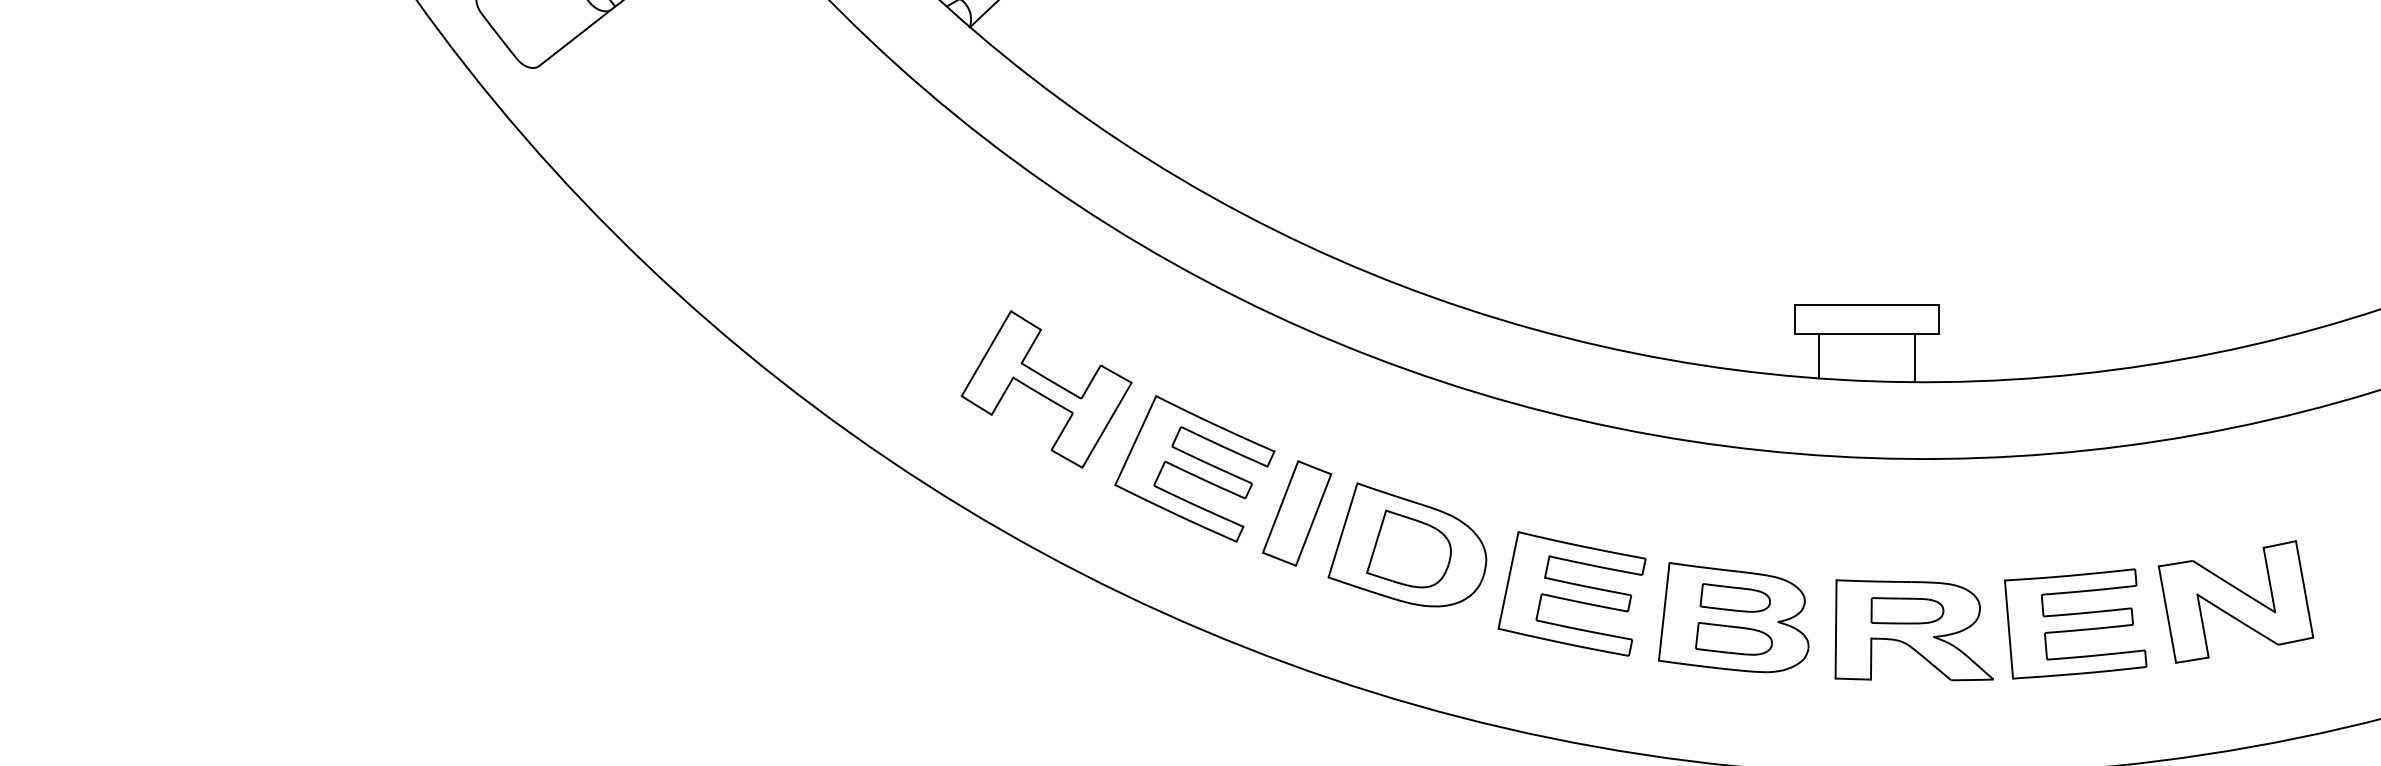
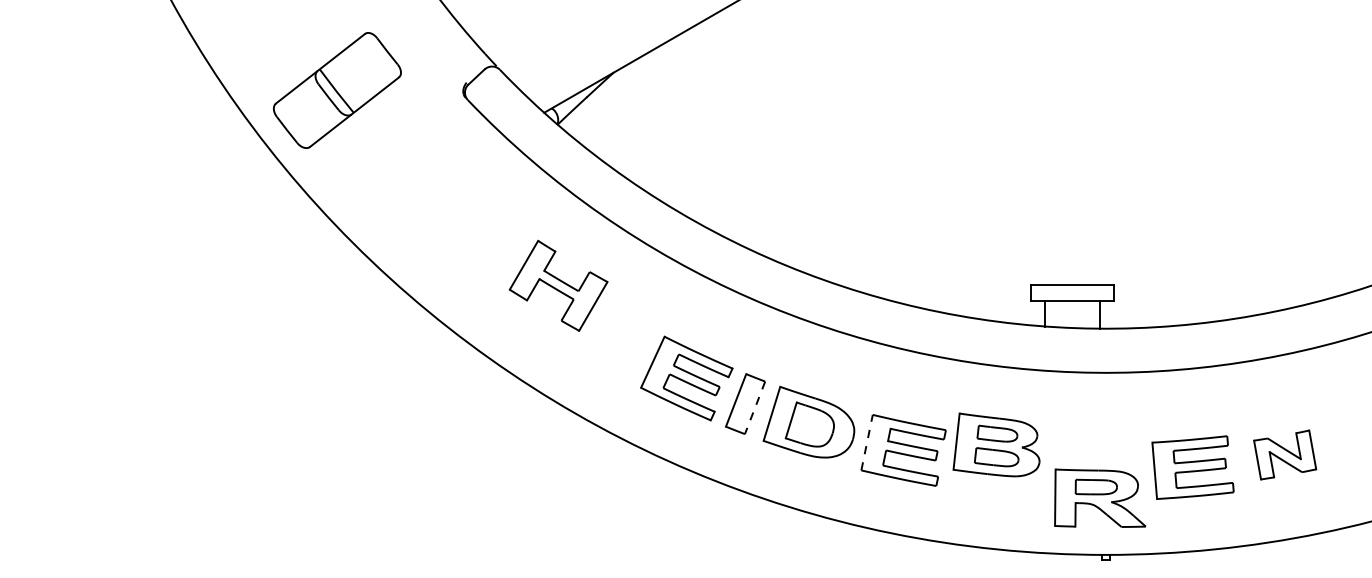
part: (1046, 388) -> (558, 285), moved
line: (1312, 521) -> (754, 408), solid -> dashed
line: (1509, 580) -> (867, 442), solid -> dashed
part: (2234, 601) -> (1284, 454), size x0.7
part: (1733, 616) -> (996, 444), moved
part: (1914, 628) -> (1100, 497), moved

